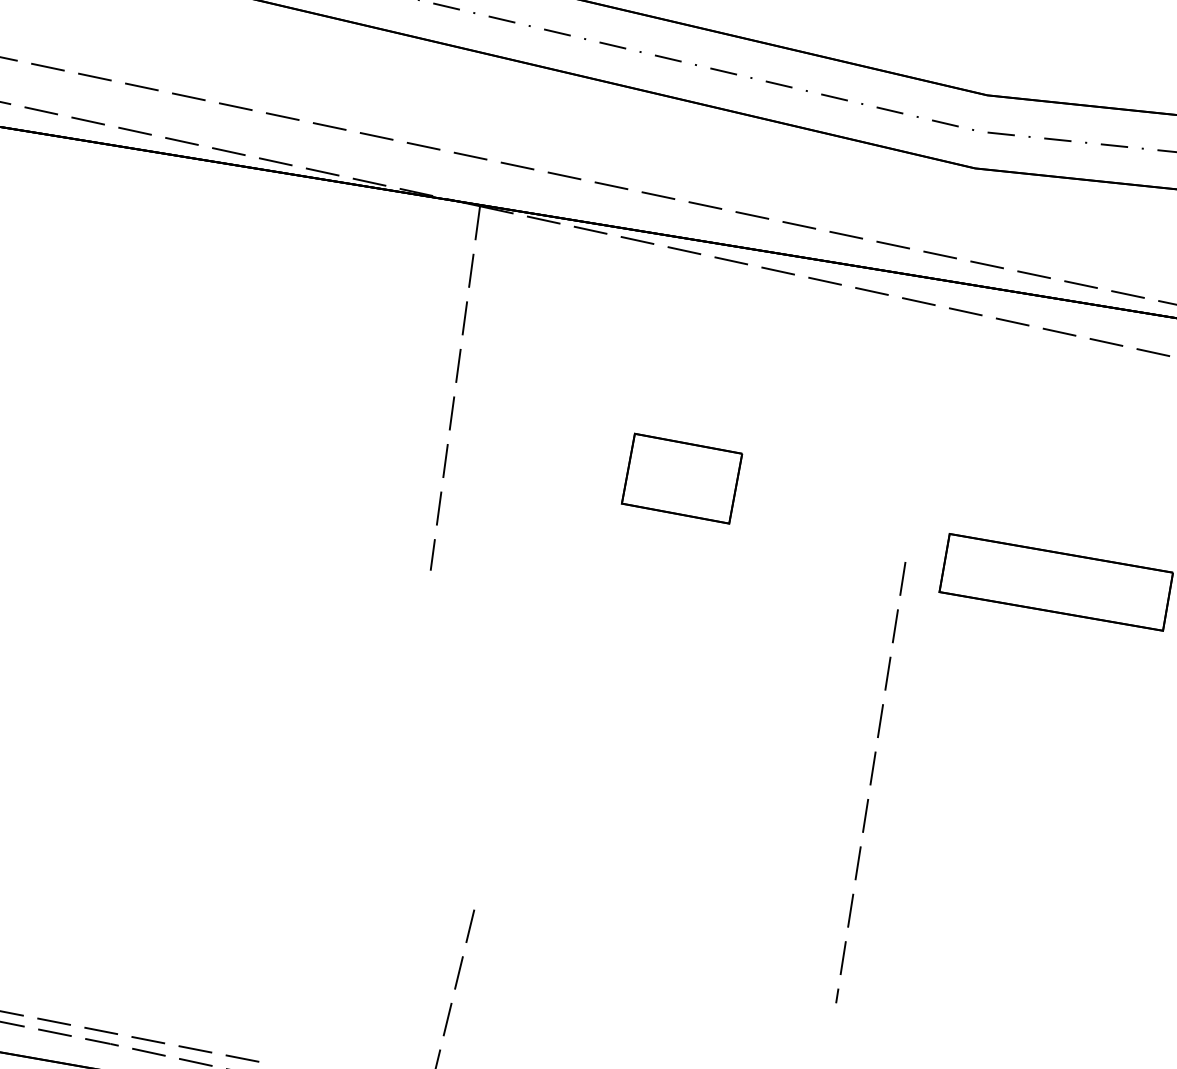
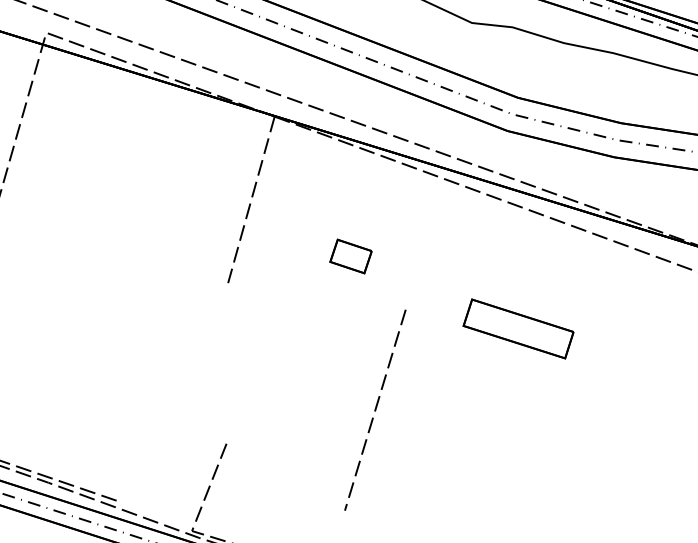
part: (680, 478) -> (350, 256), size x0.7
line: (870, 781) -> (375, 409), moved

